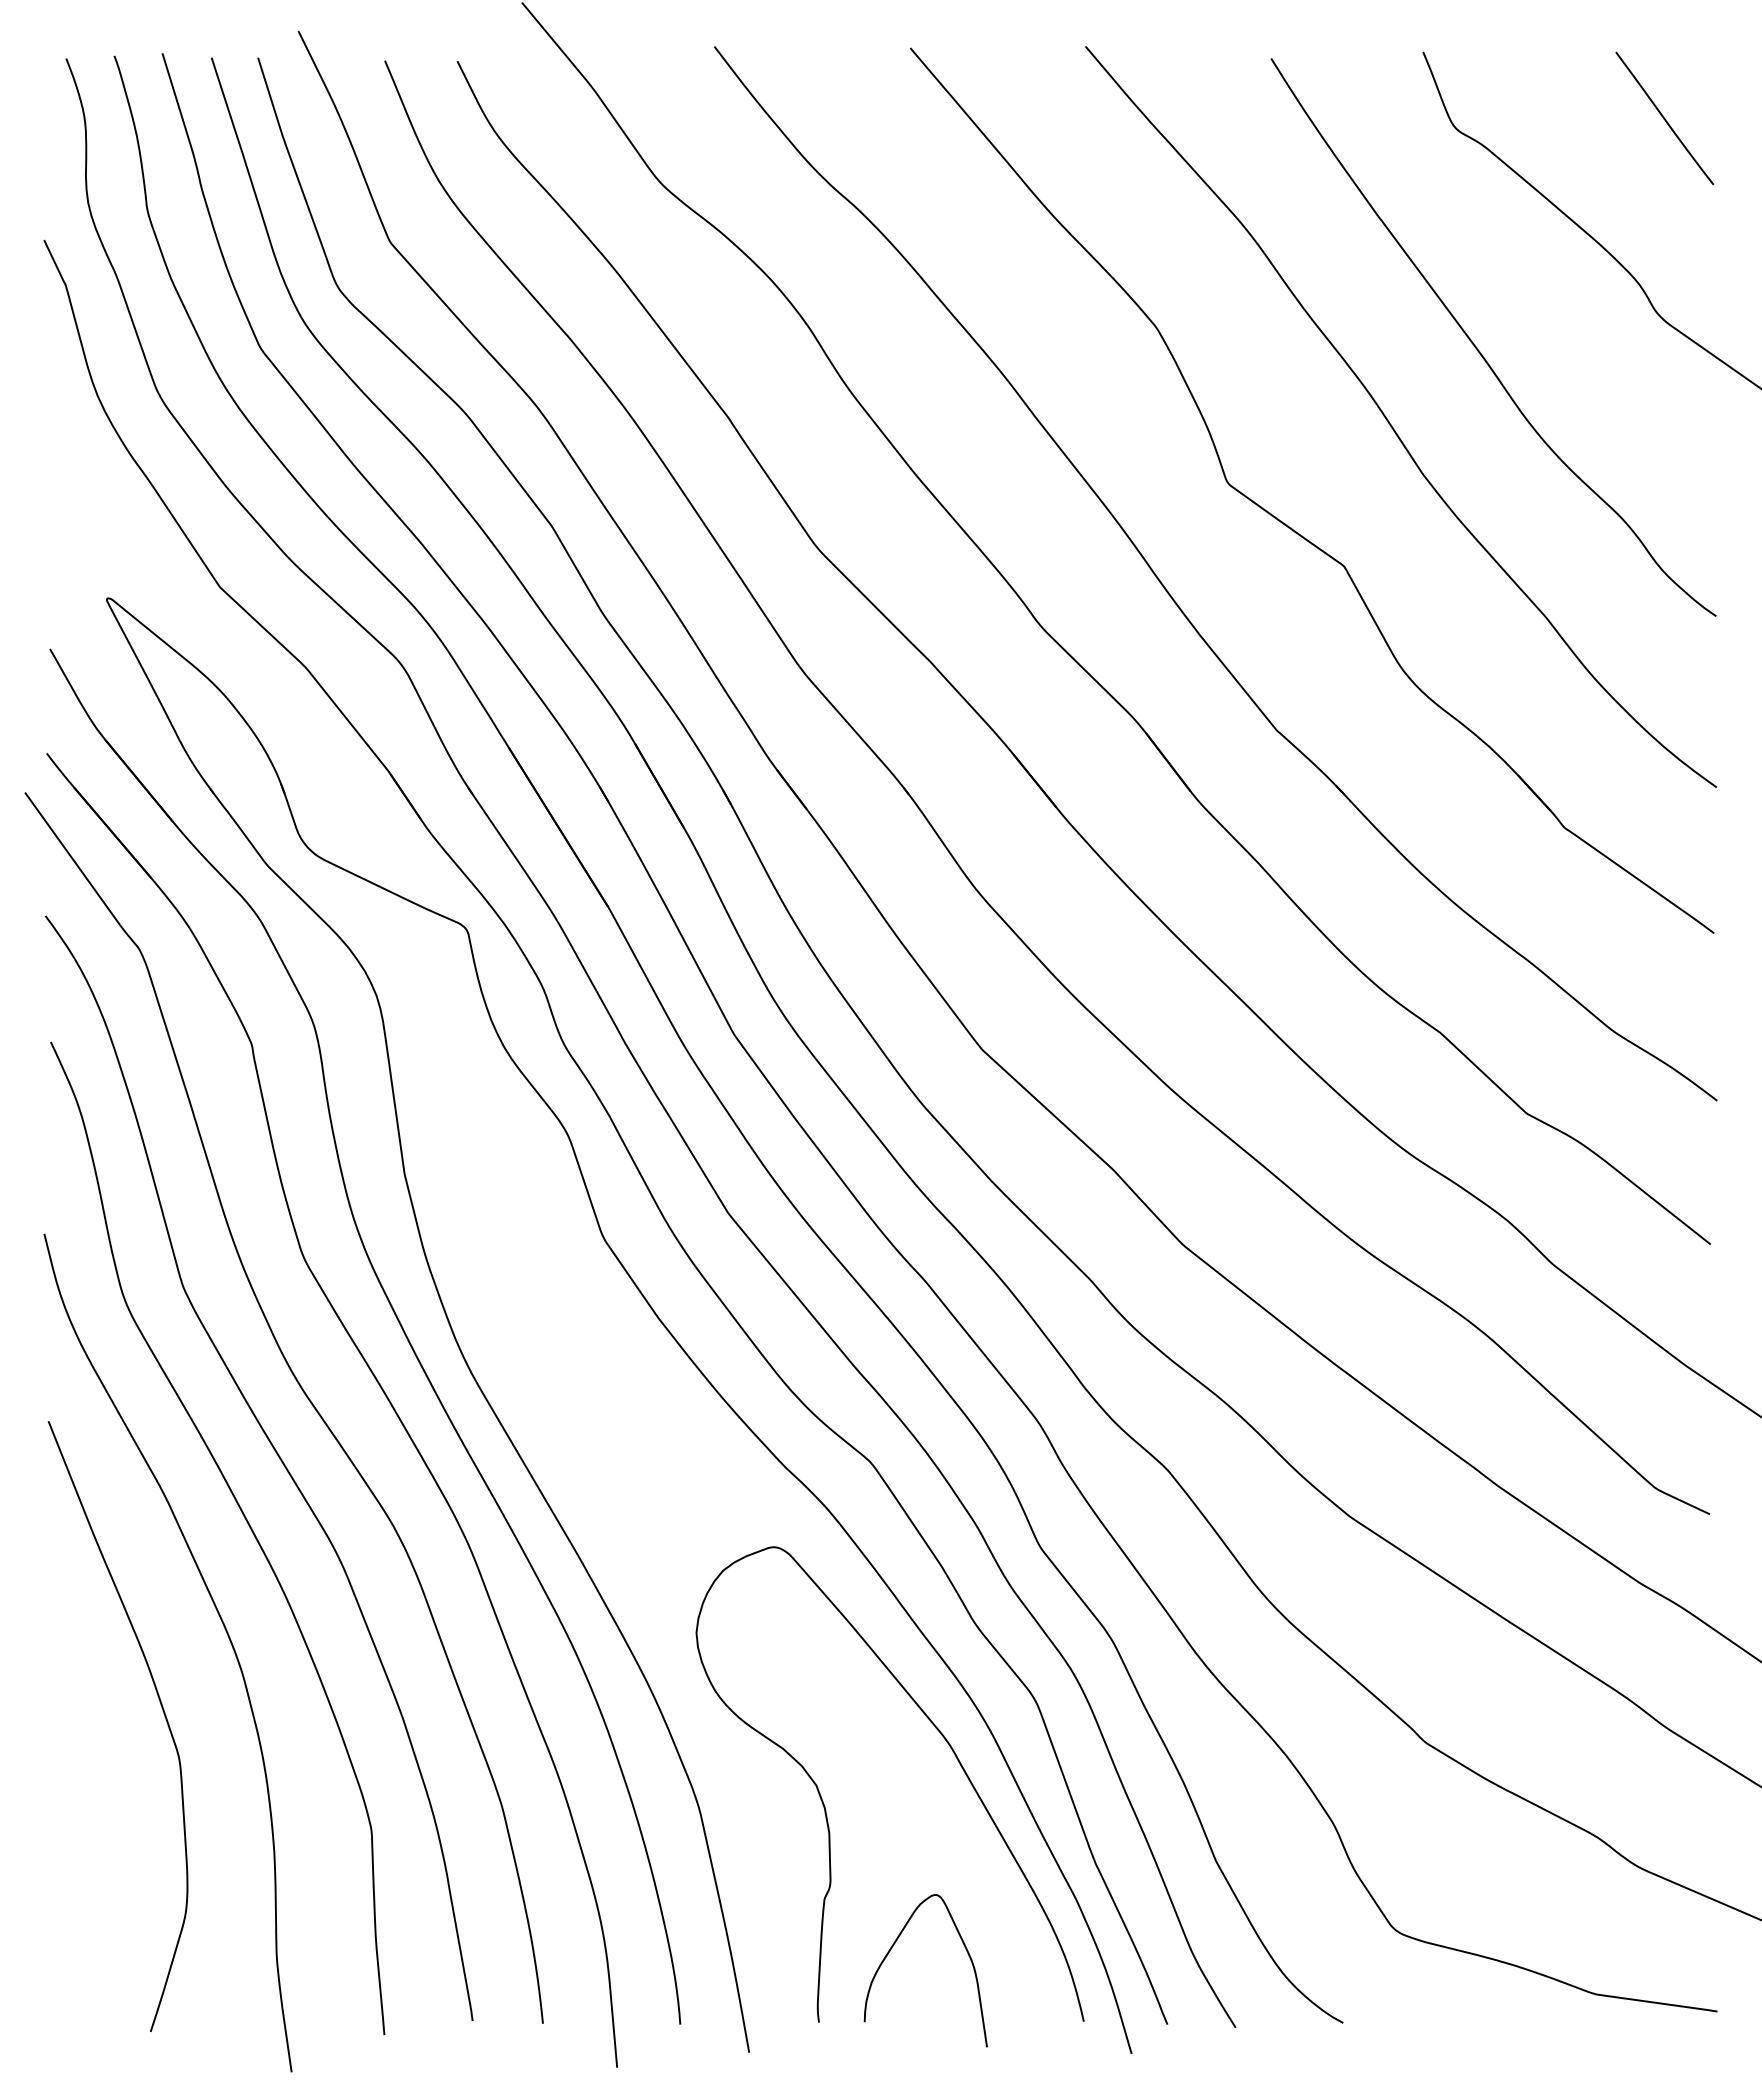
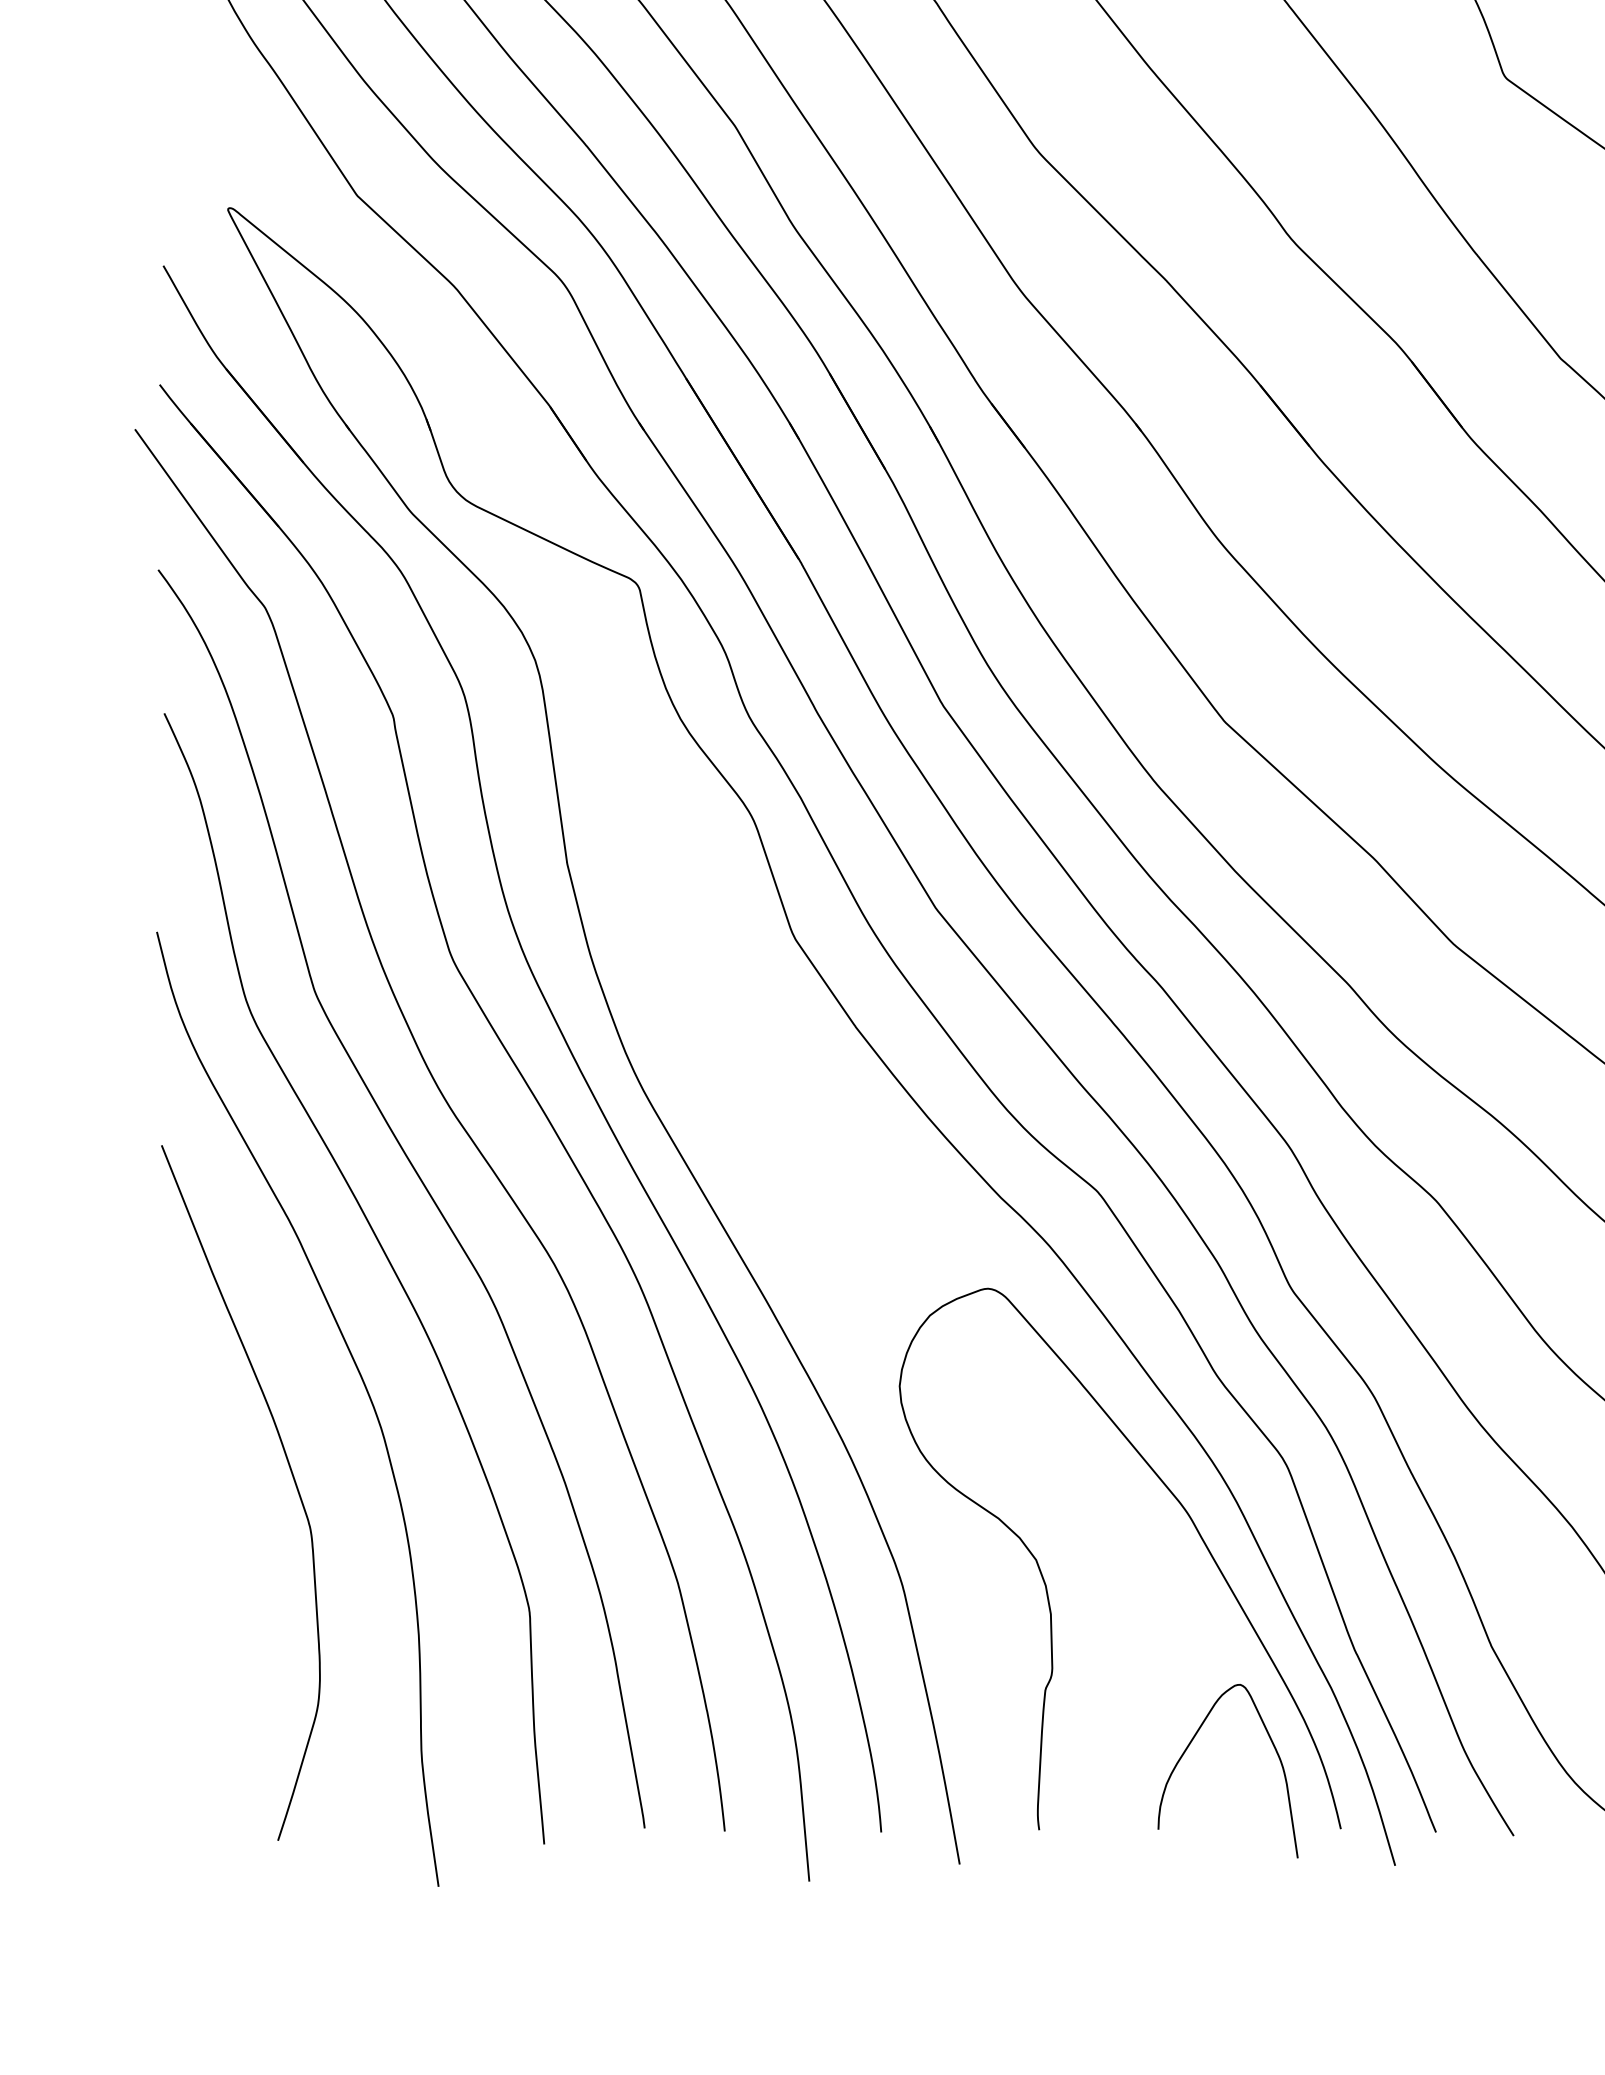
curve: (892, 1948) -> (1190, 1745), moved

